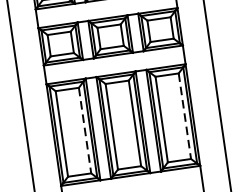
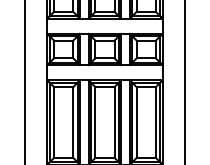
line: (184, 117) -> (155, 123), dashed -> solid
line: (85, 131) -> (73, 123), dashed -> solid

